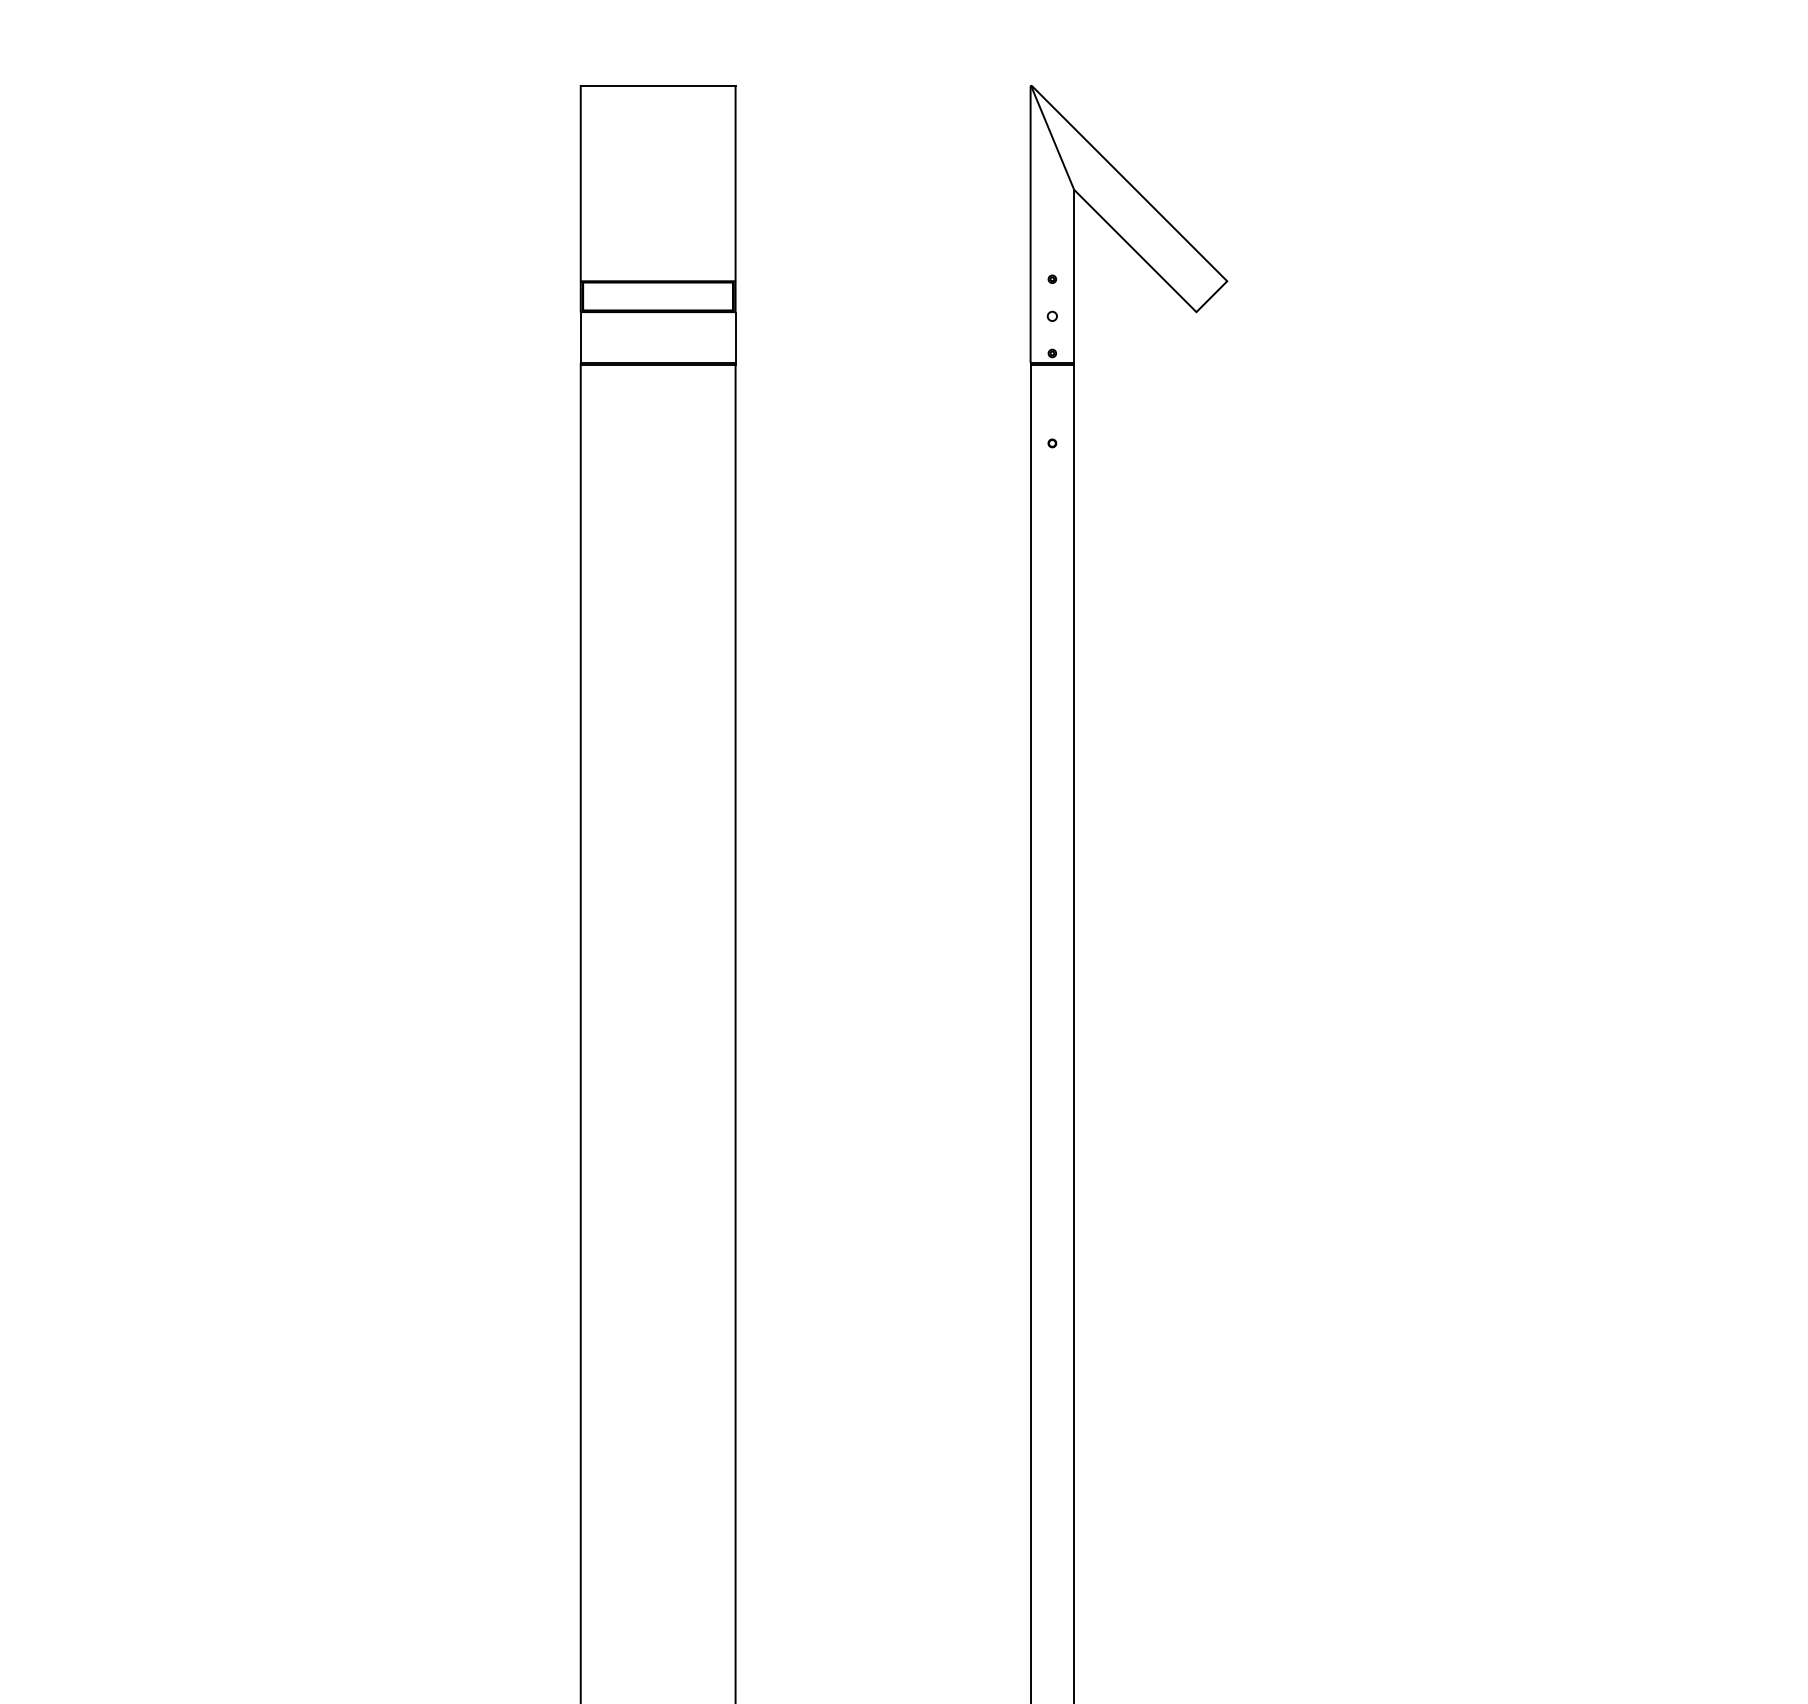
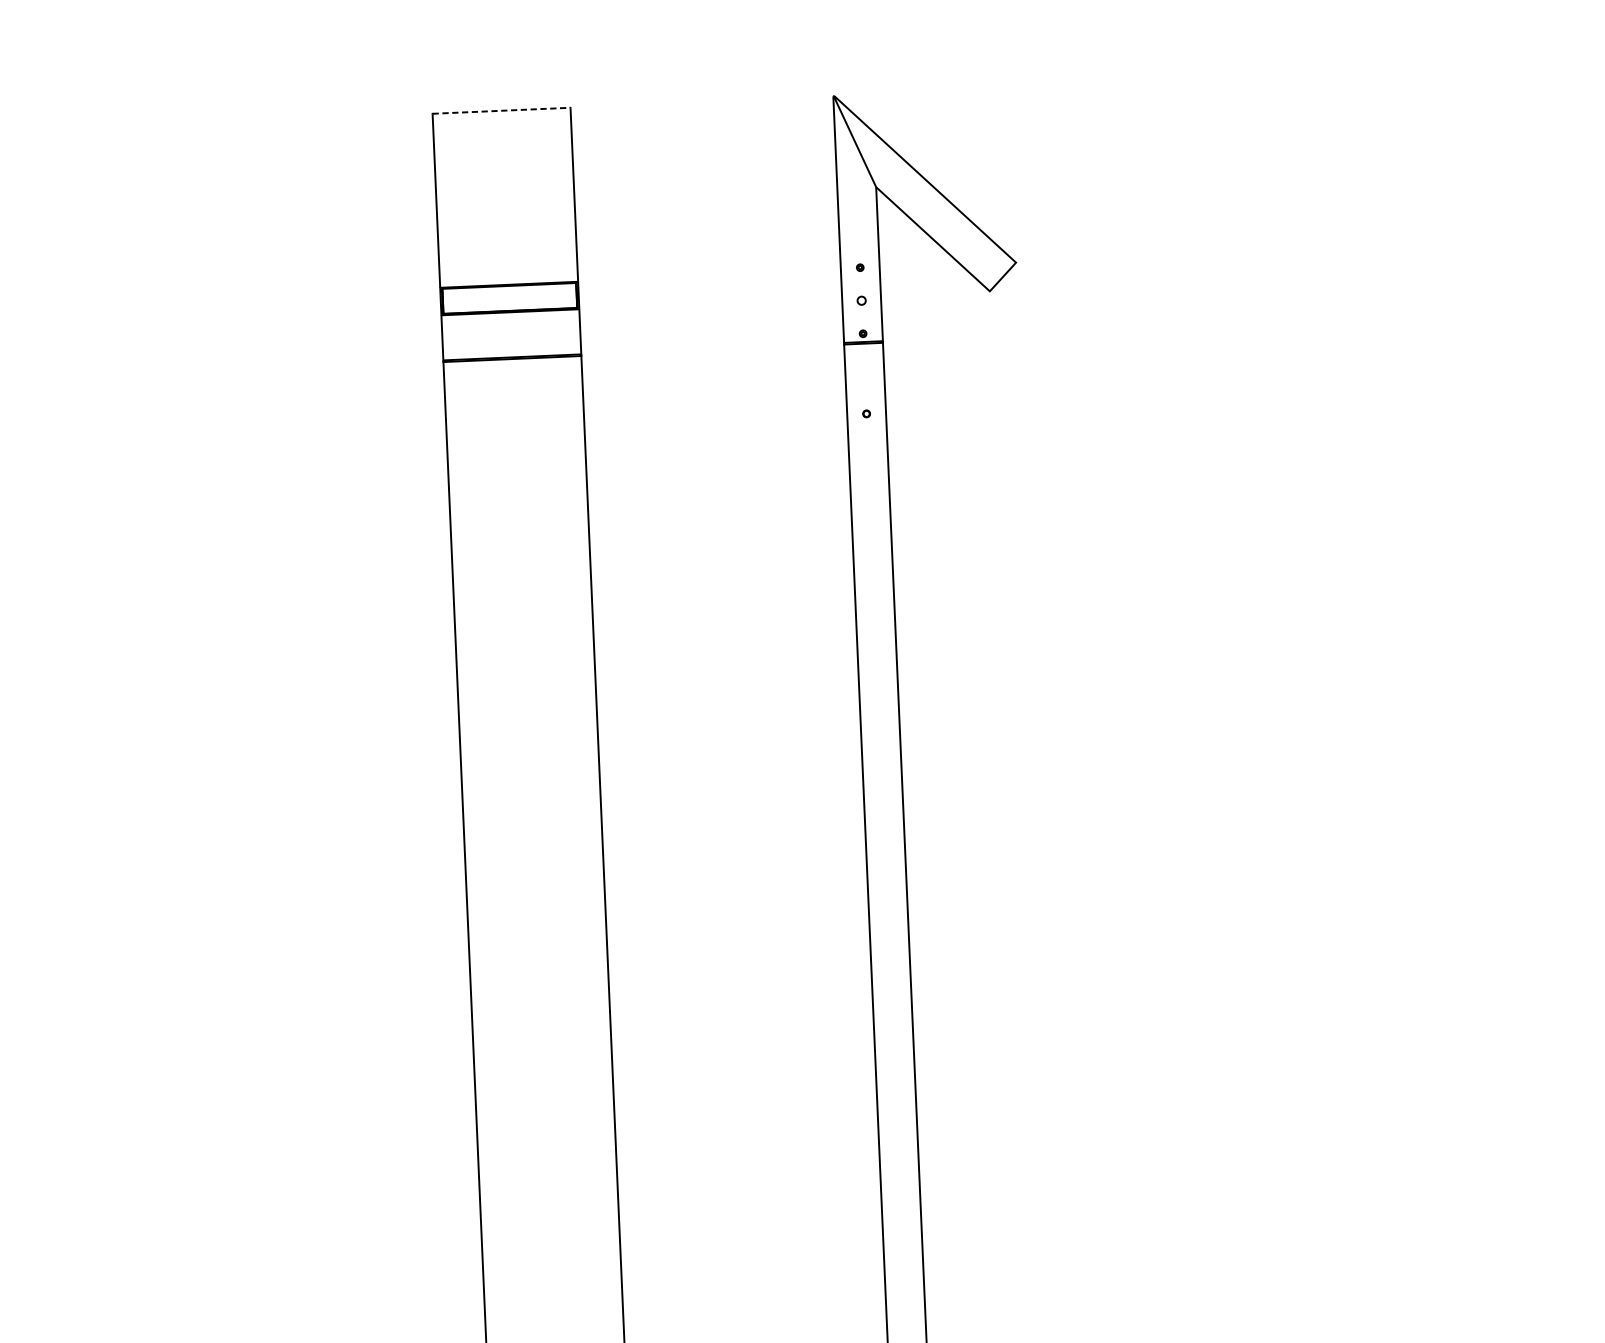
line: (658, 85) -> (501, 110), solid -> dashed

